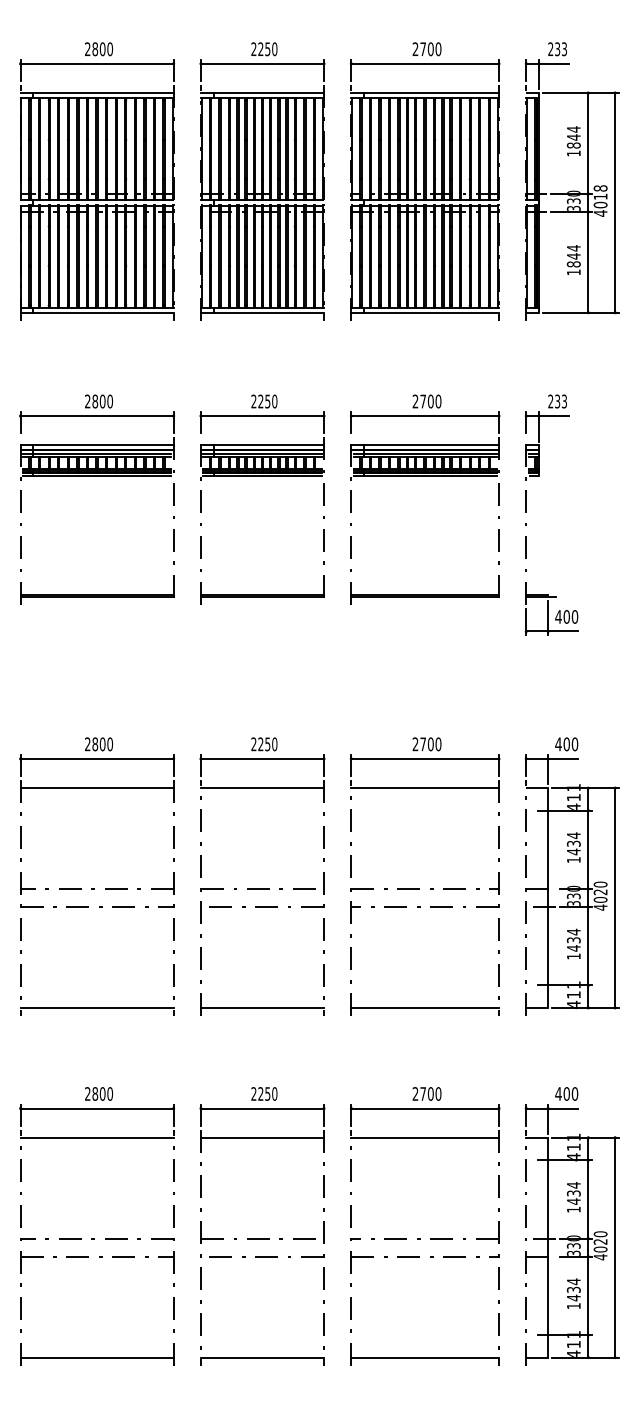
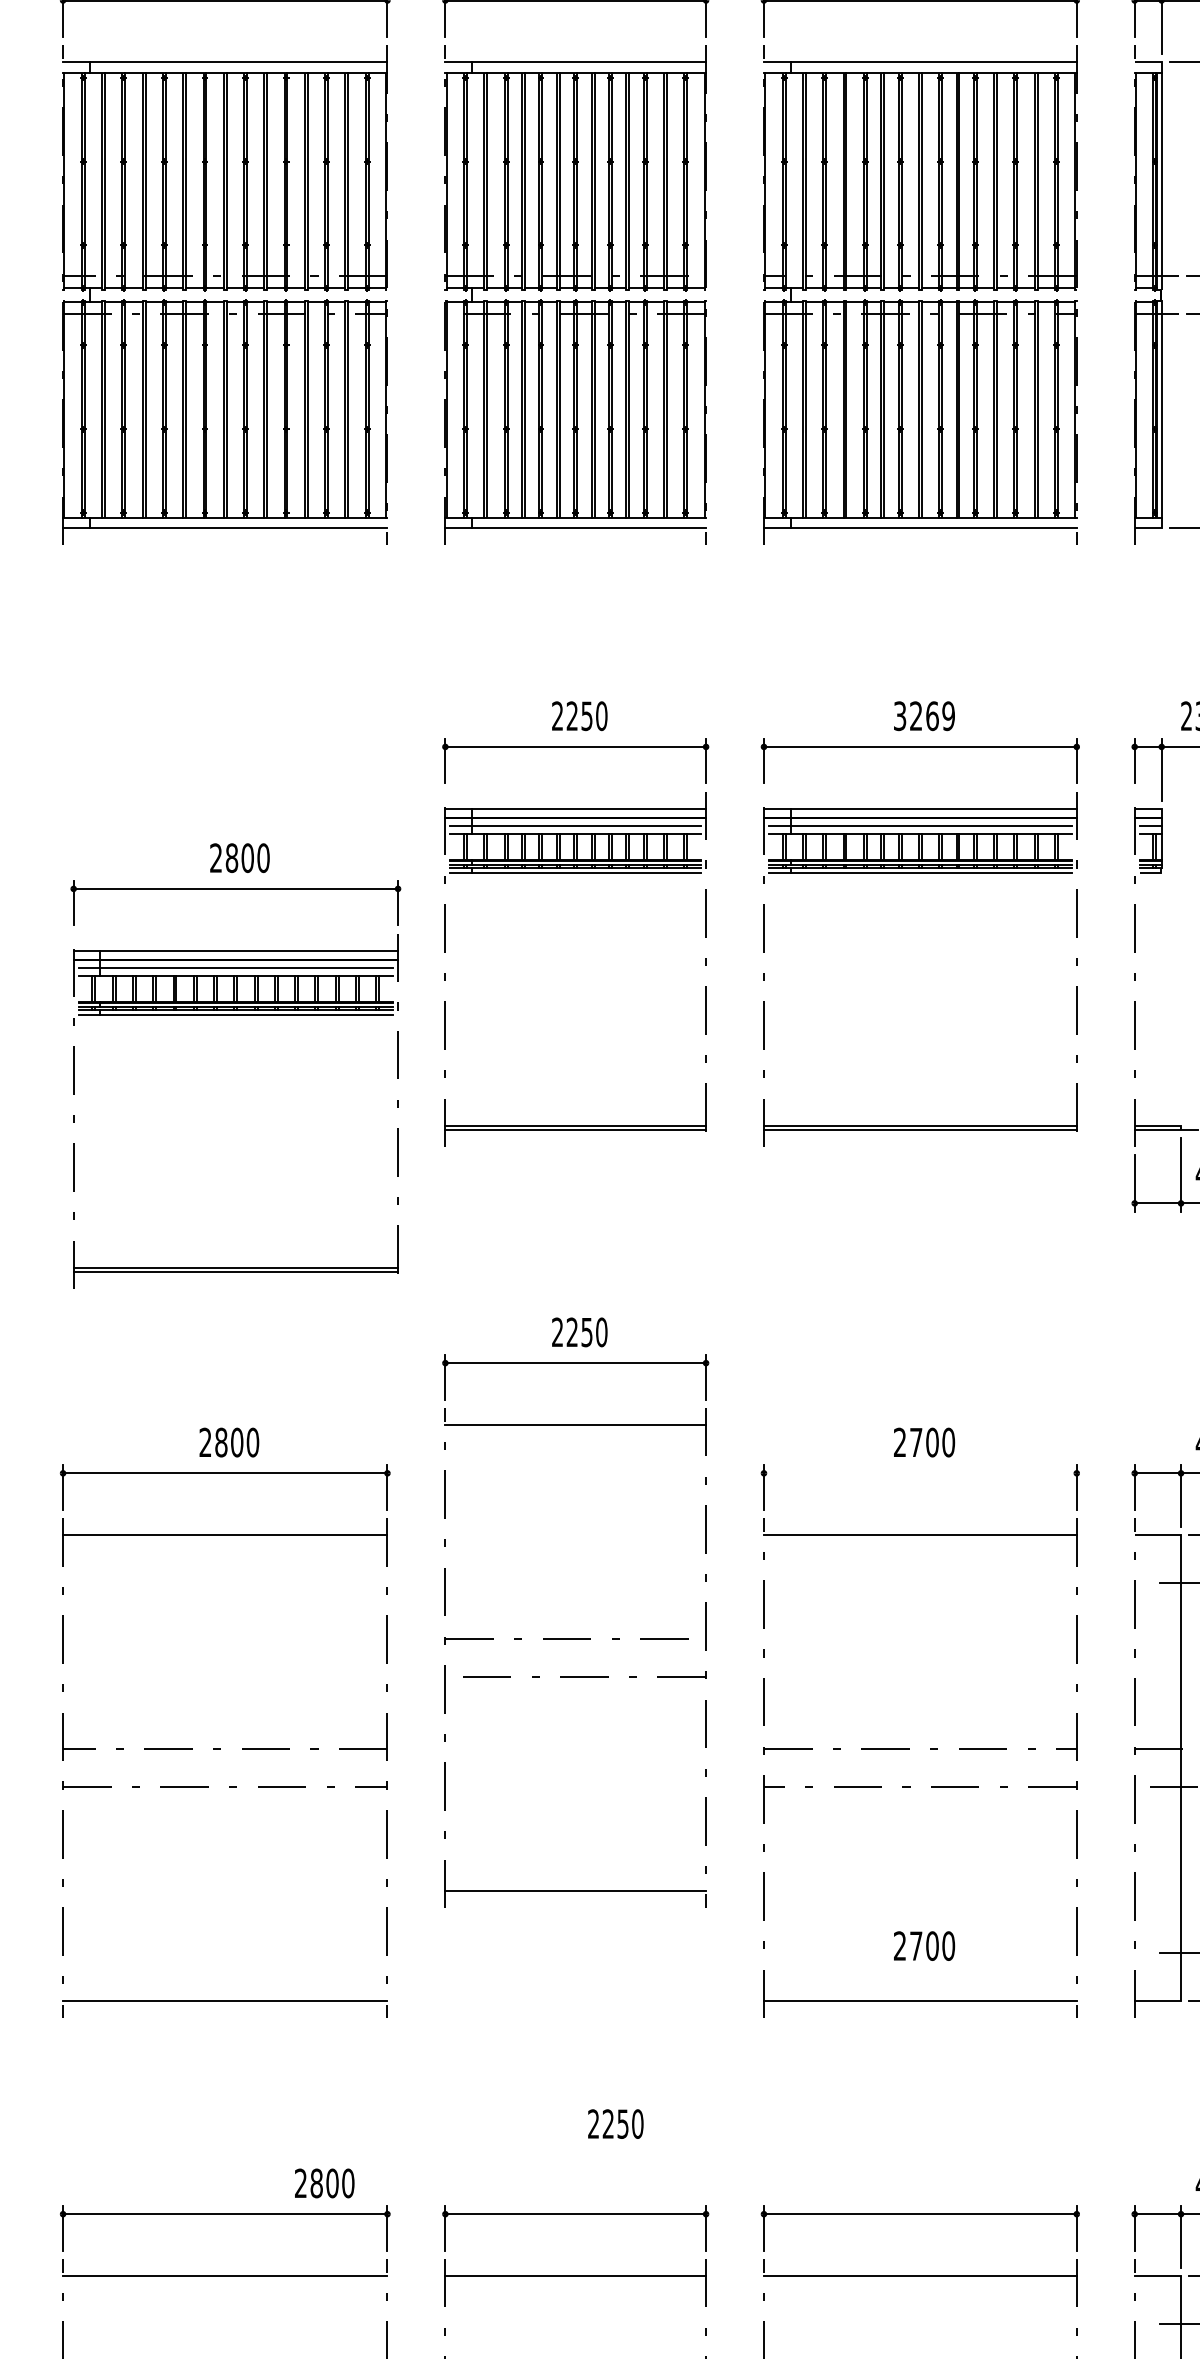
text: (426, 401) -> (923, 716), 2700 -> 3269
part: (96, 476) -> (234, 1016), moved
line: (424, 758) -> (919, 1472), removed
part: (262, 888) -> (575, 1637), moved
text: (98, 1093) -> (323, 2182), moved
text: (264, 1093) -> (615, 2123), moved
text: (426, 1093) -> (923, 1945), moved

